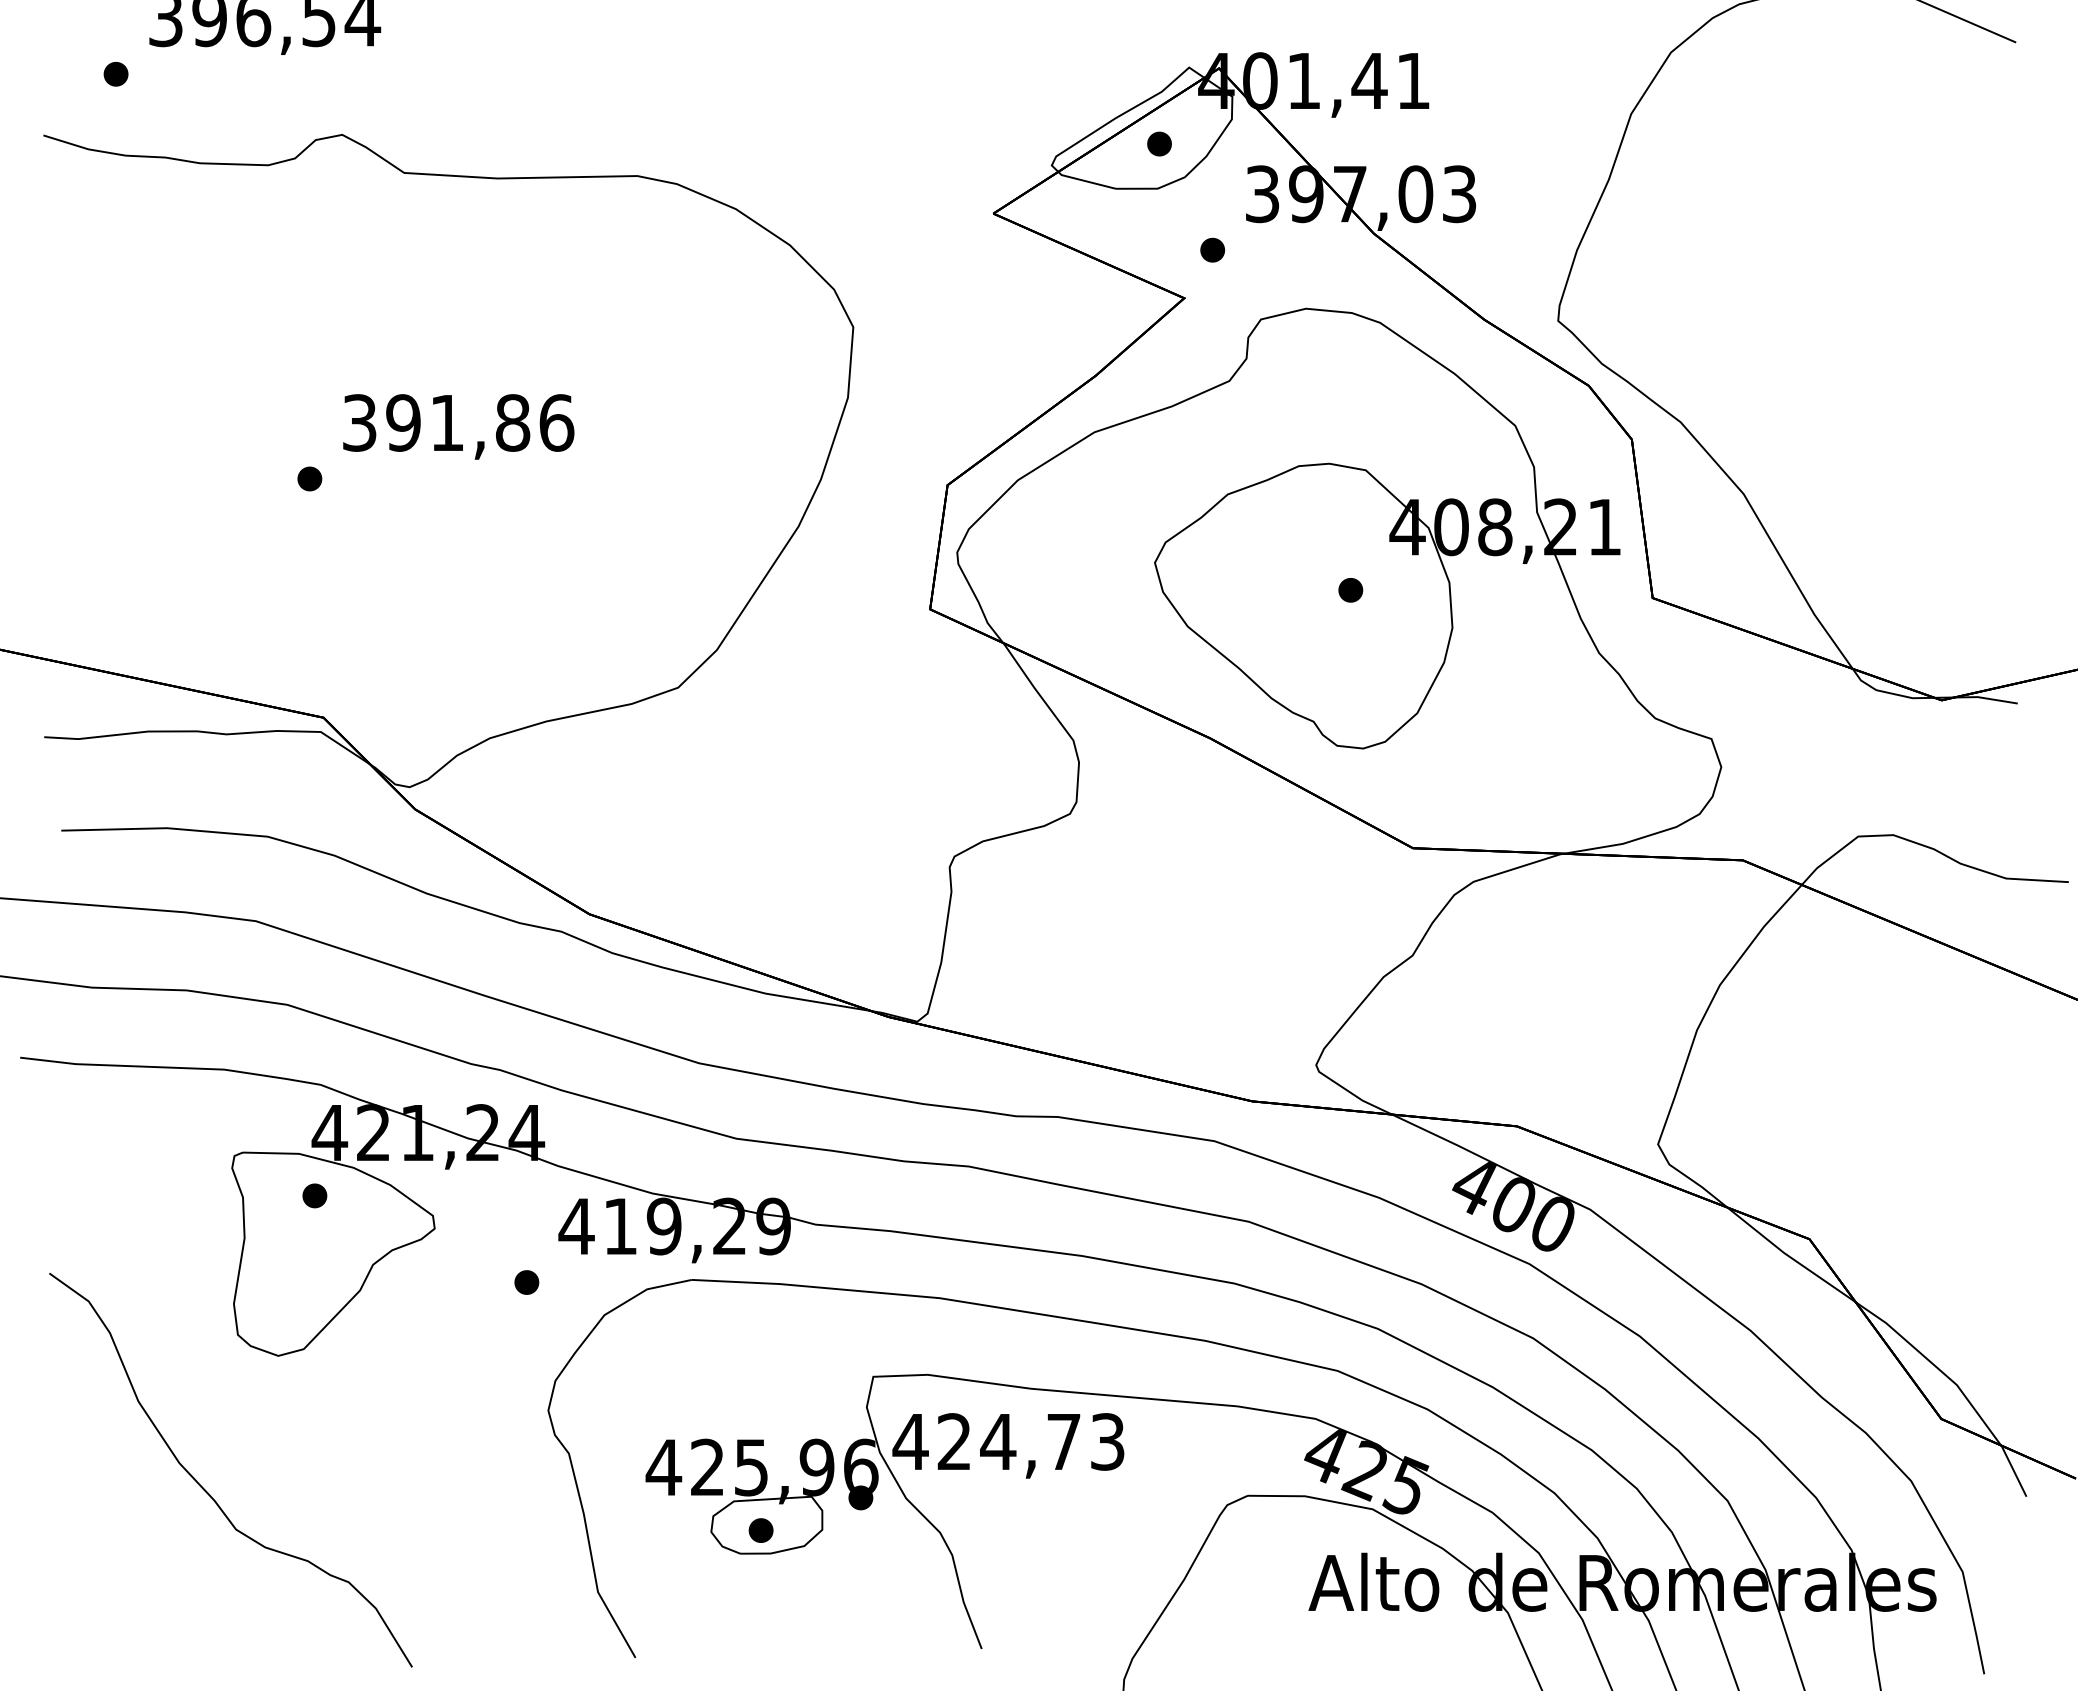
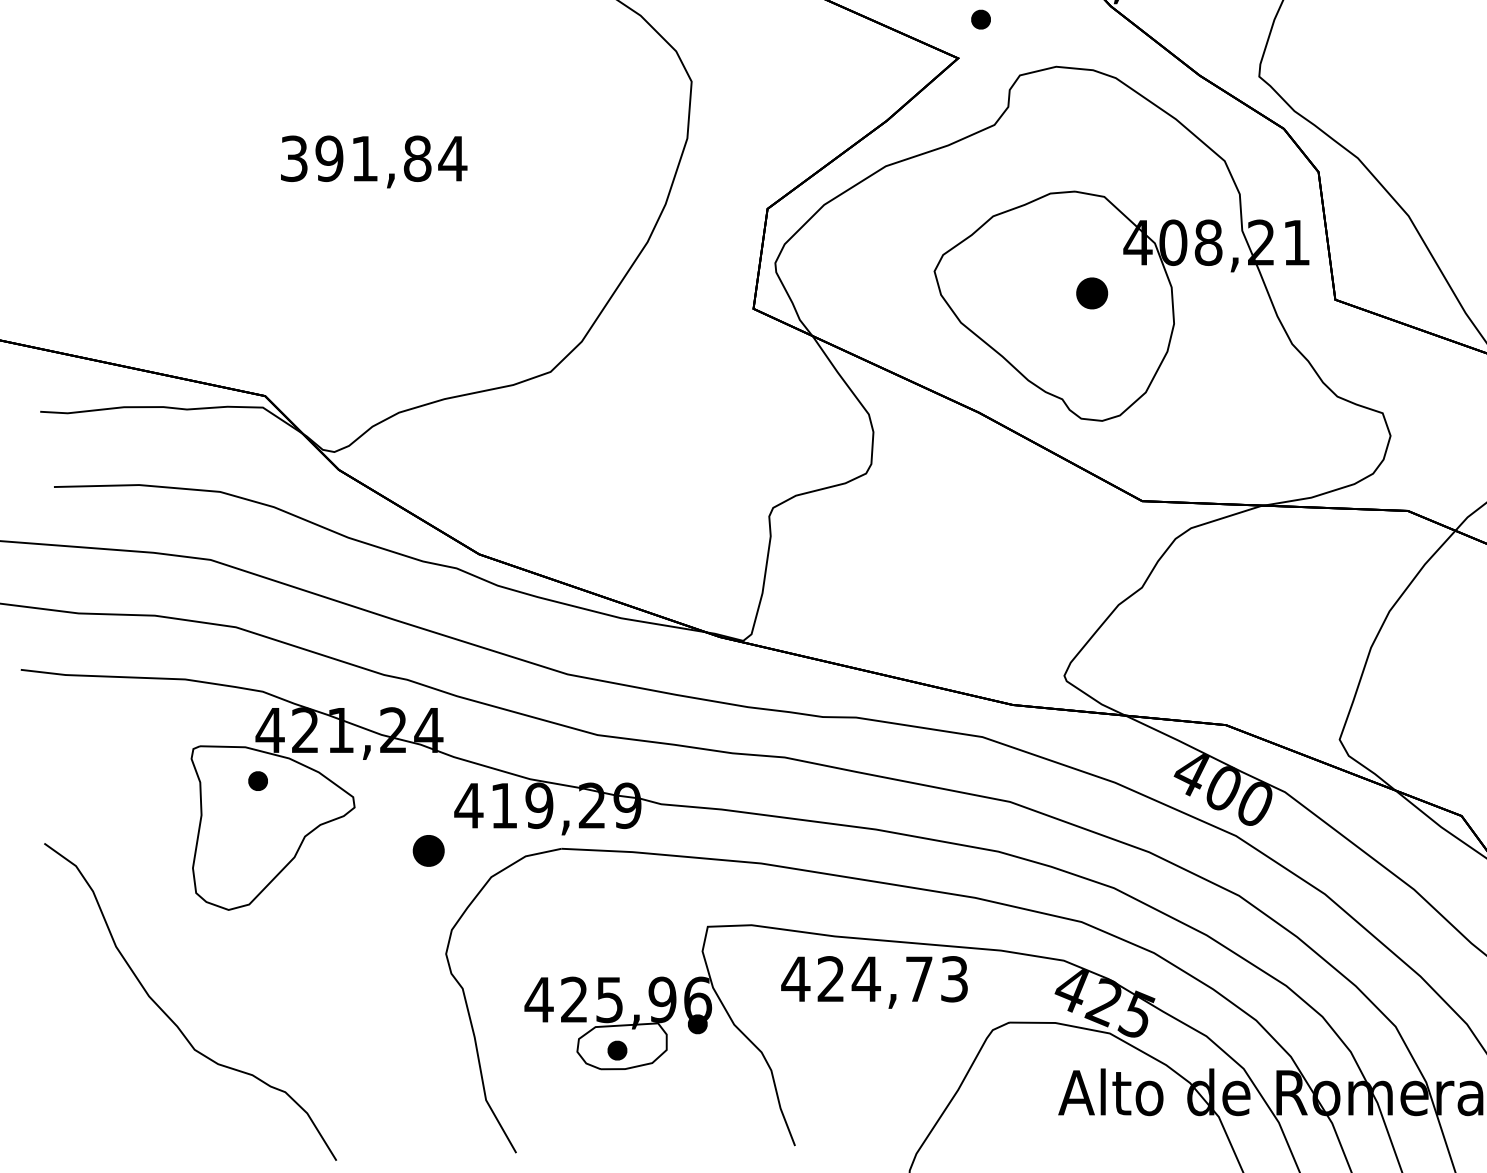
text: (556, 422) -> (452, 158), 391,86 -> 391,84
part: (309, 478) -> (253, 203), removed
part: (1350, 590) -> (1092, 293), size x1.6
part: (526, 1282) -> (428, 850), size x1.6
text: (1008, 1445) -> (874, 982), moved

